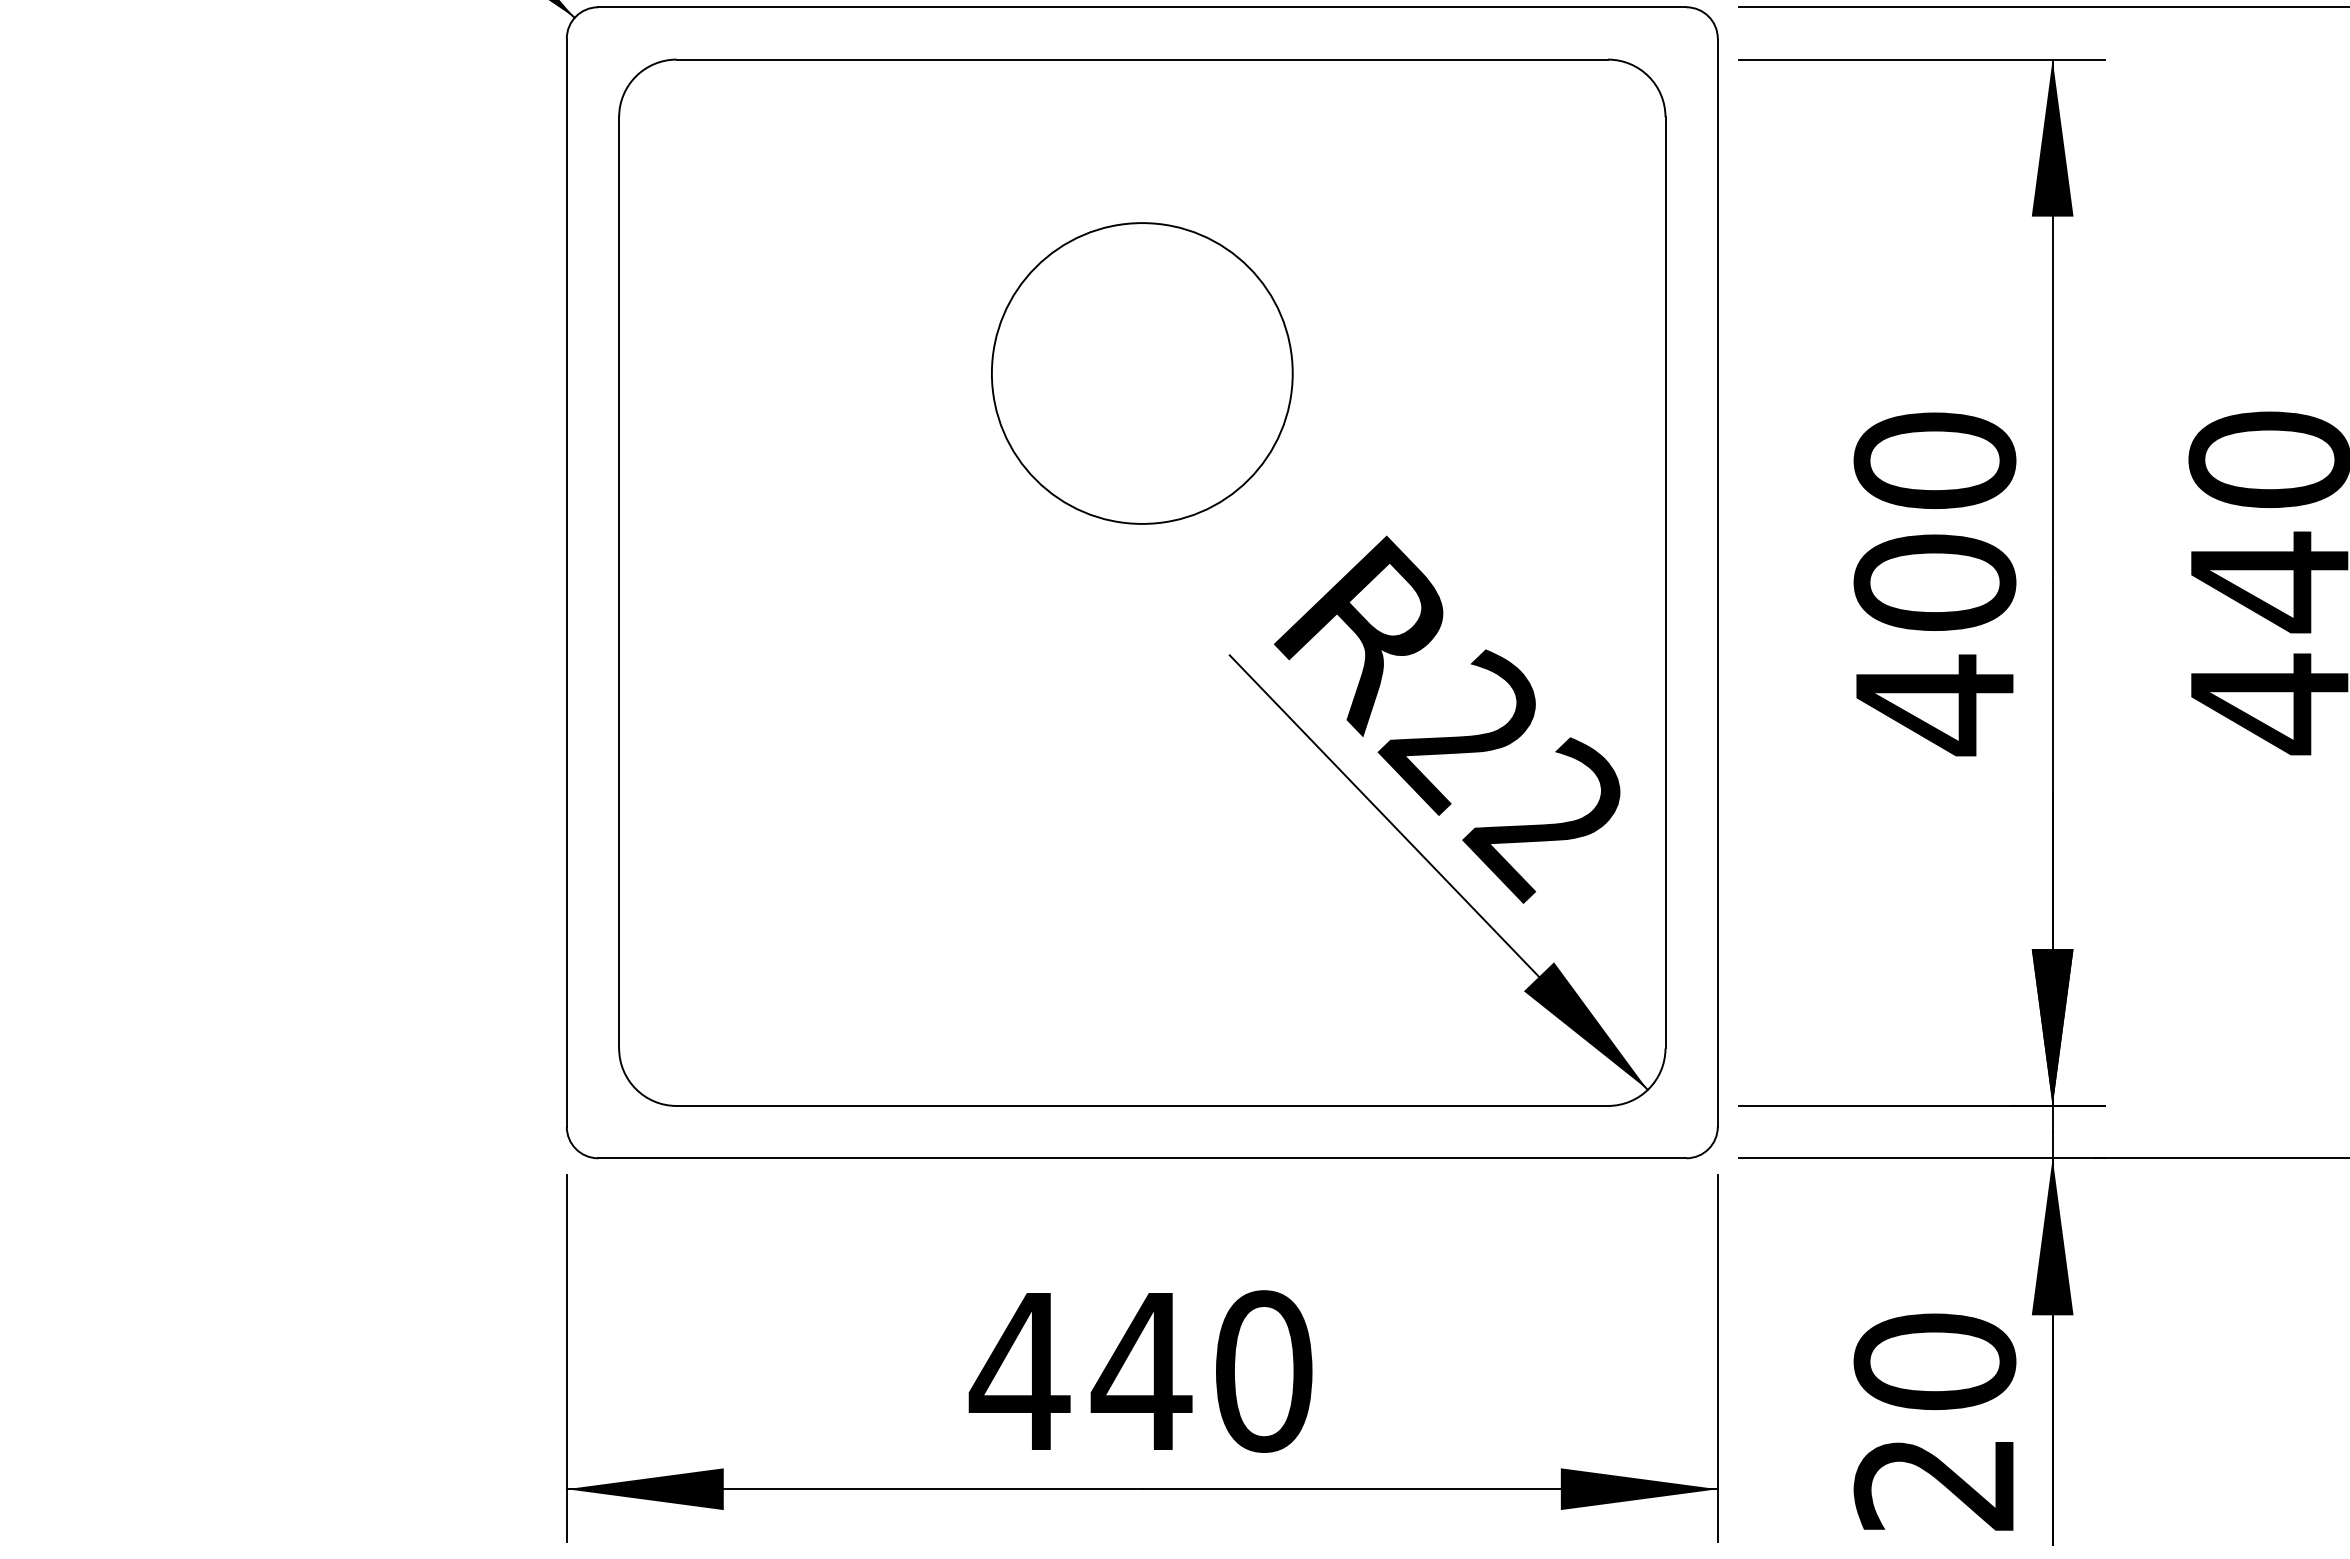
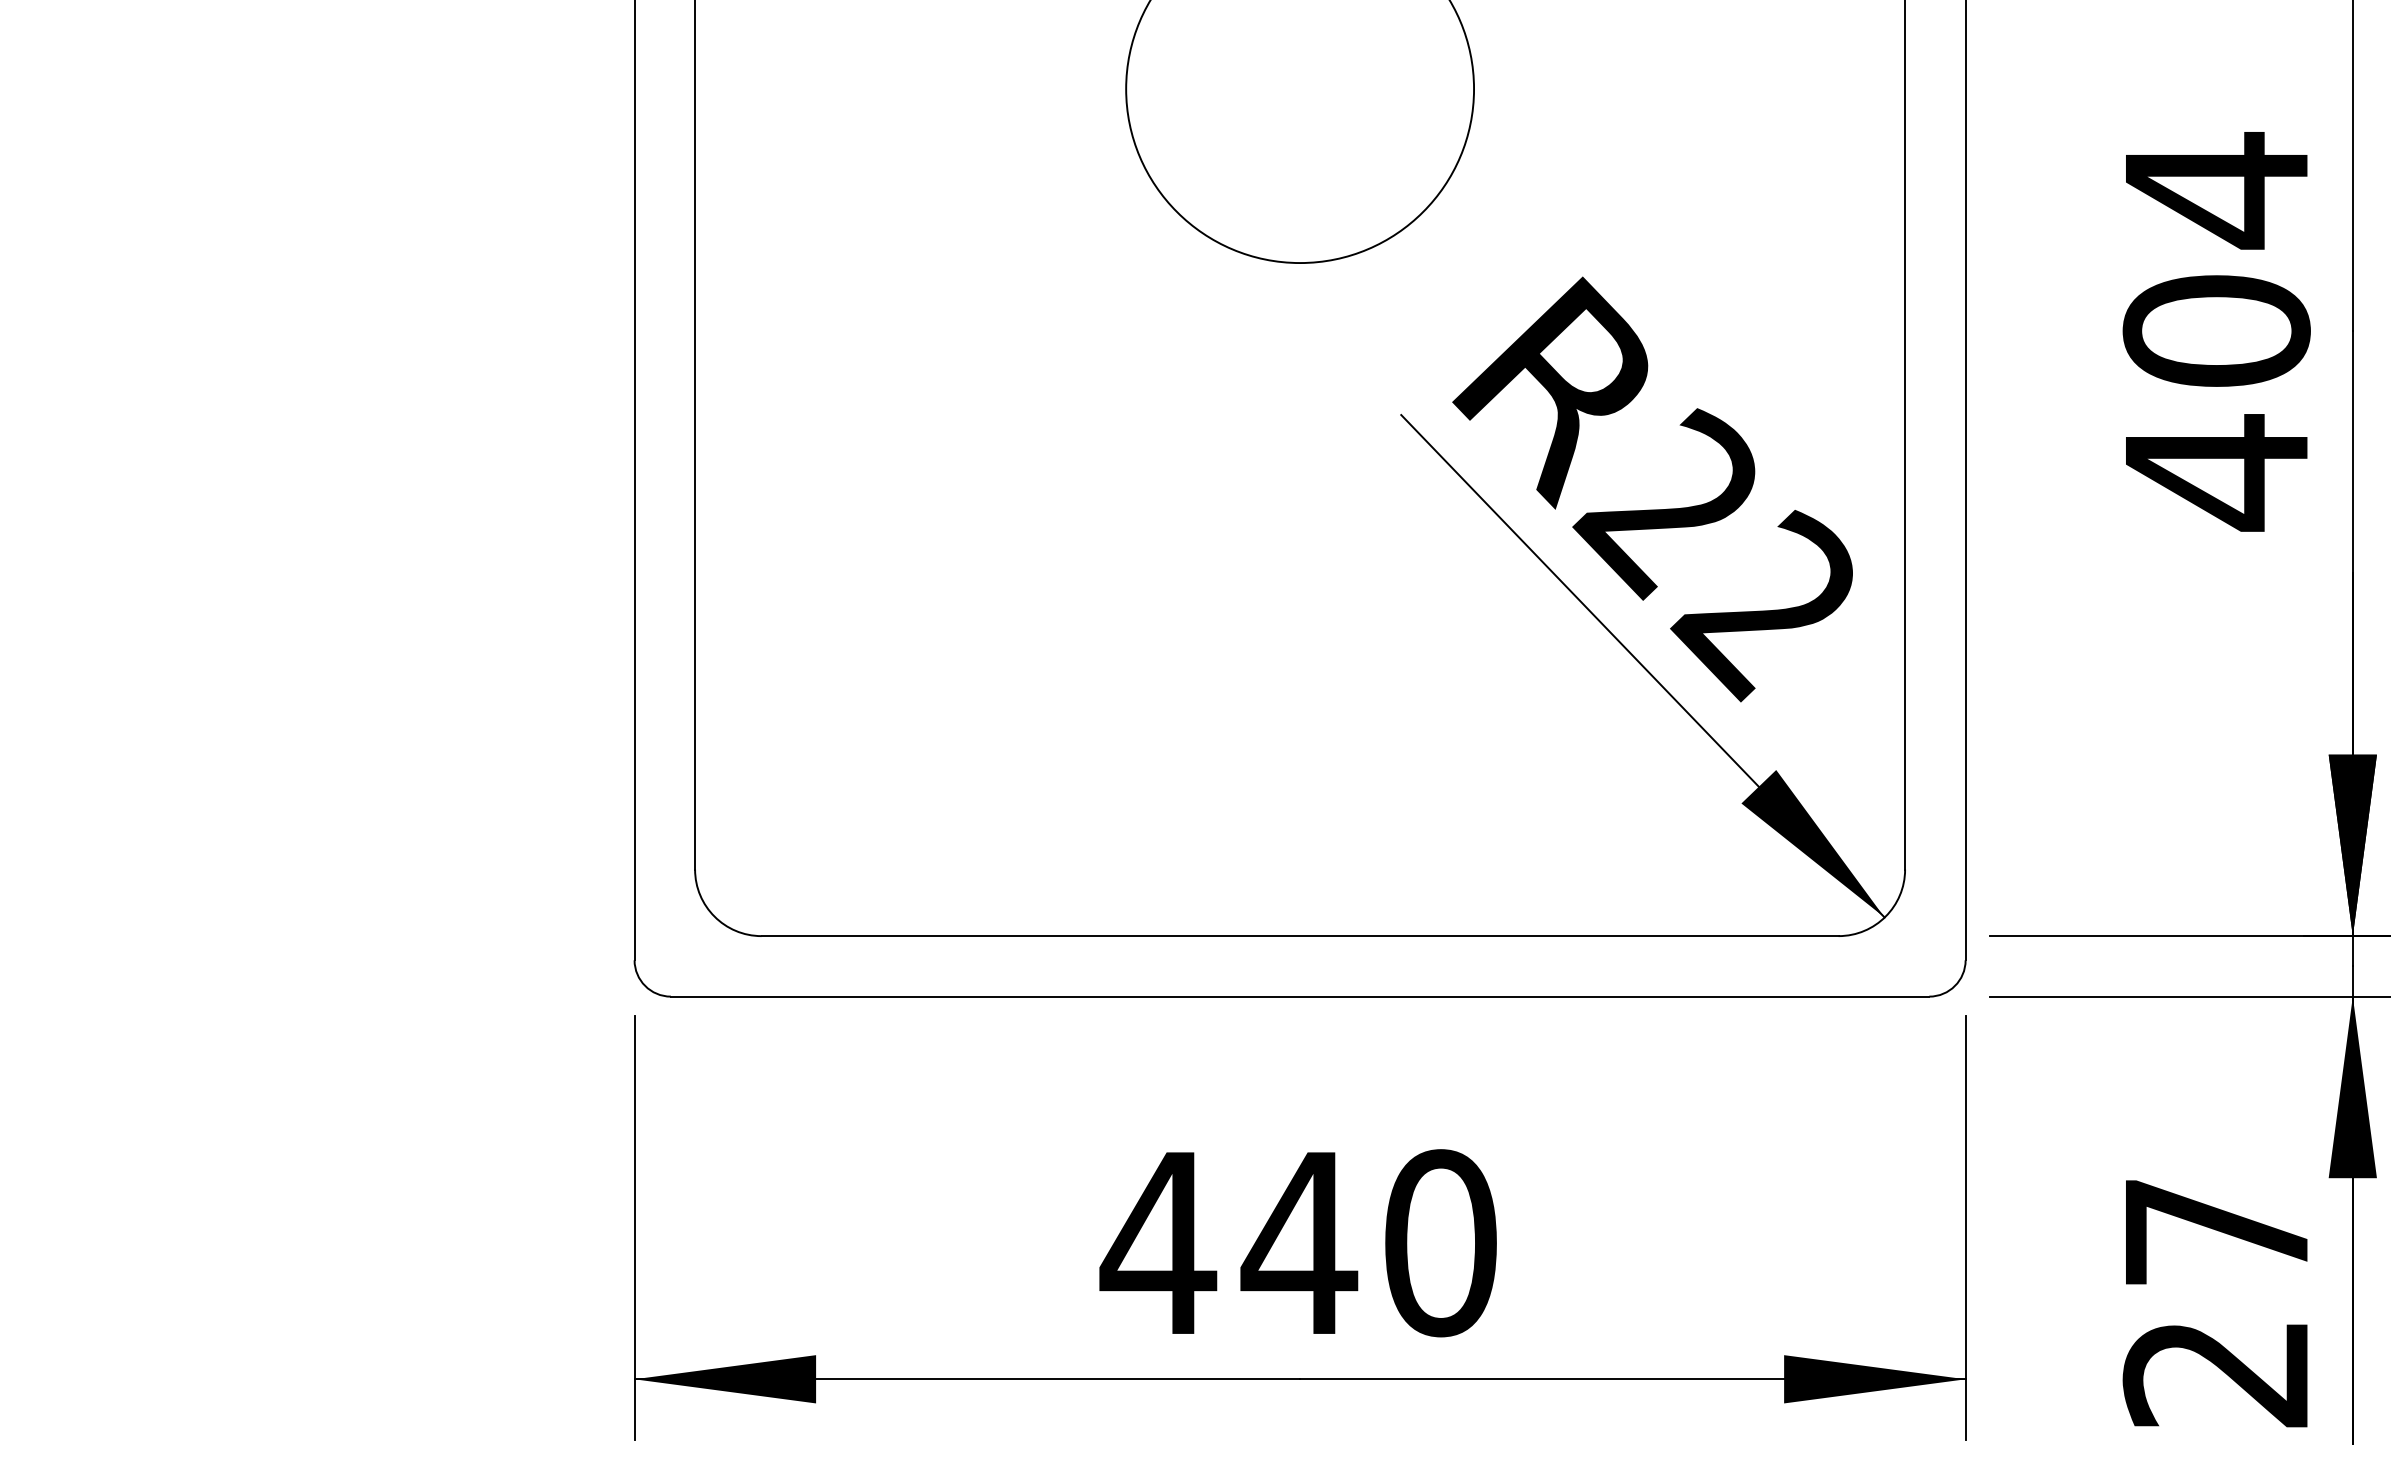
text: (1934, 461) -> (2216, 190), 400 -> 404
text: (1934, 1361) -> (2216, 1231), 20 -> 27

